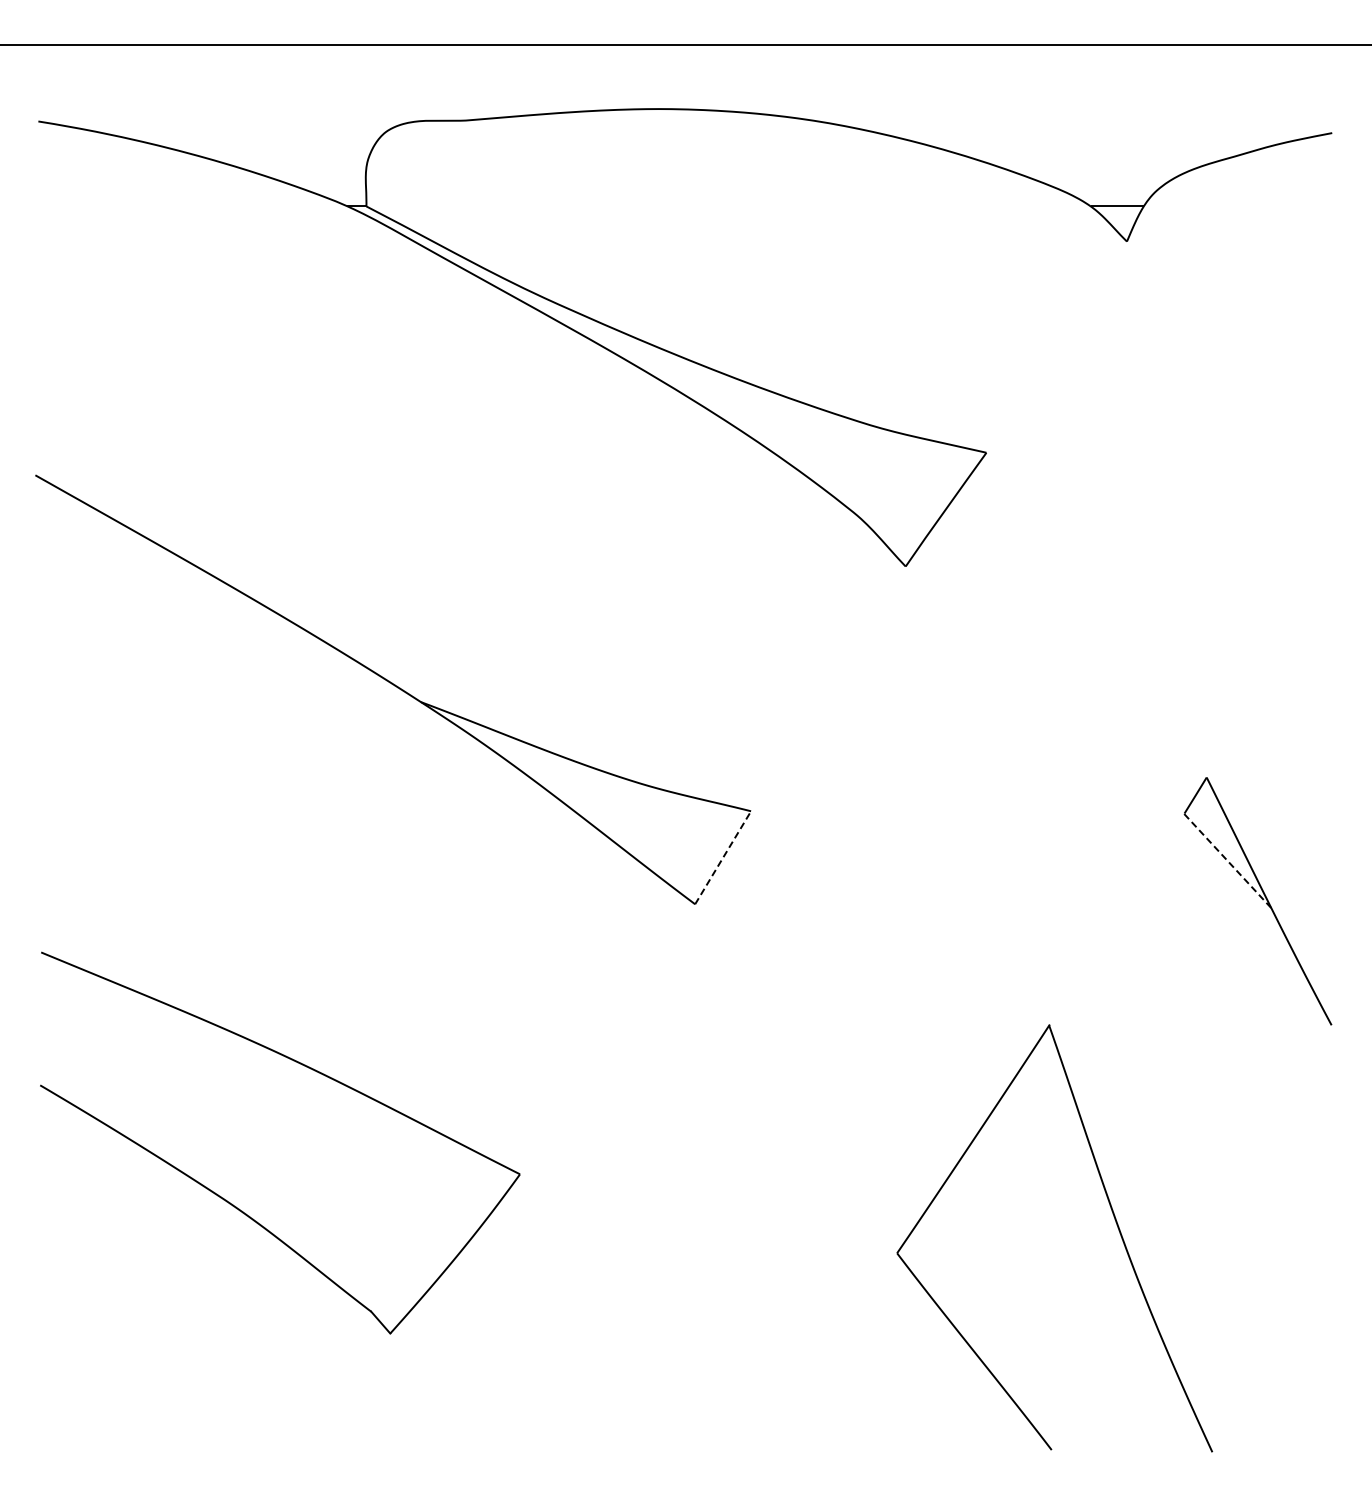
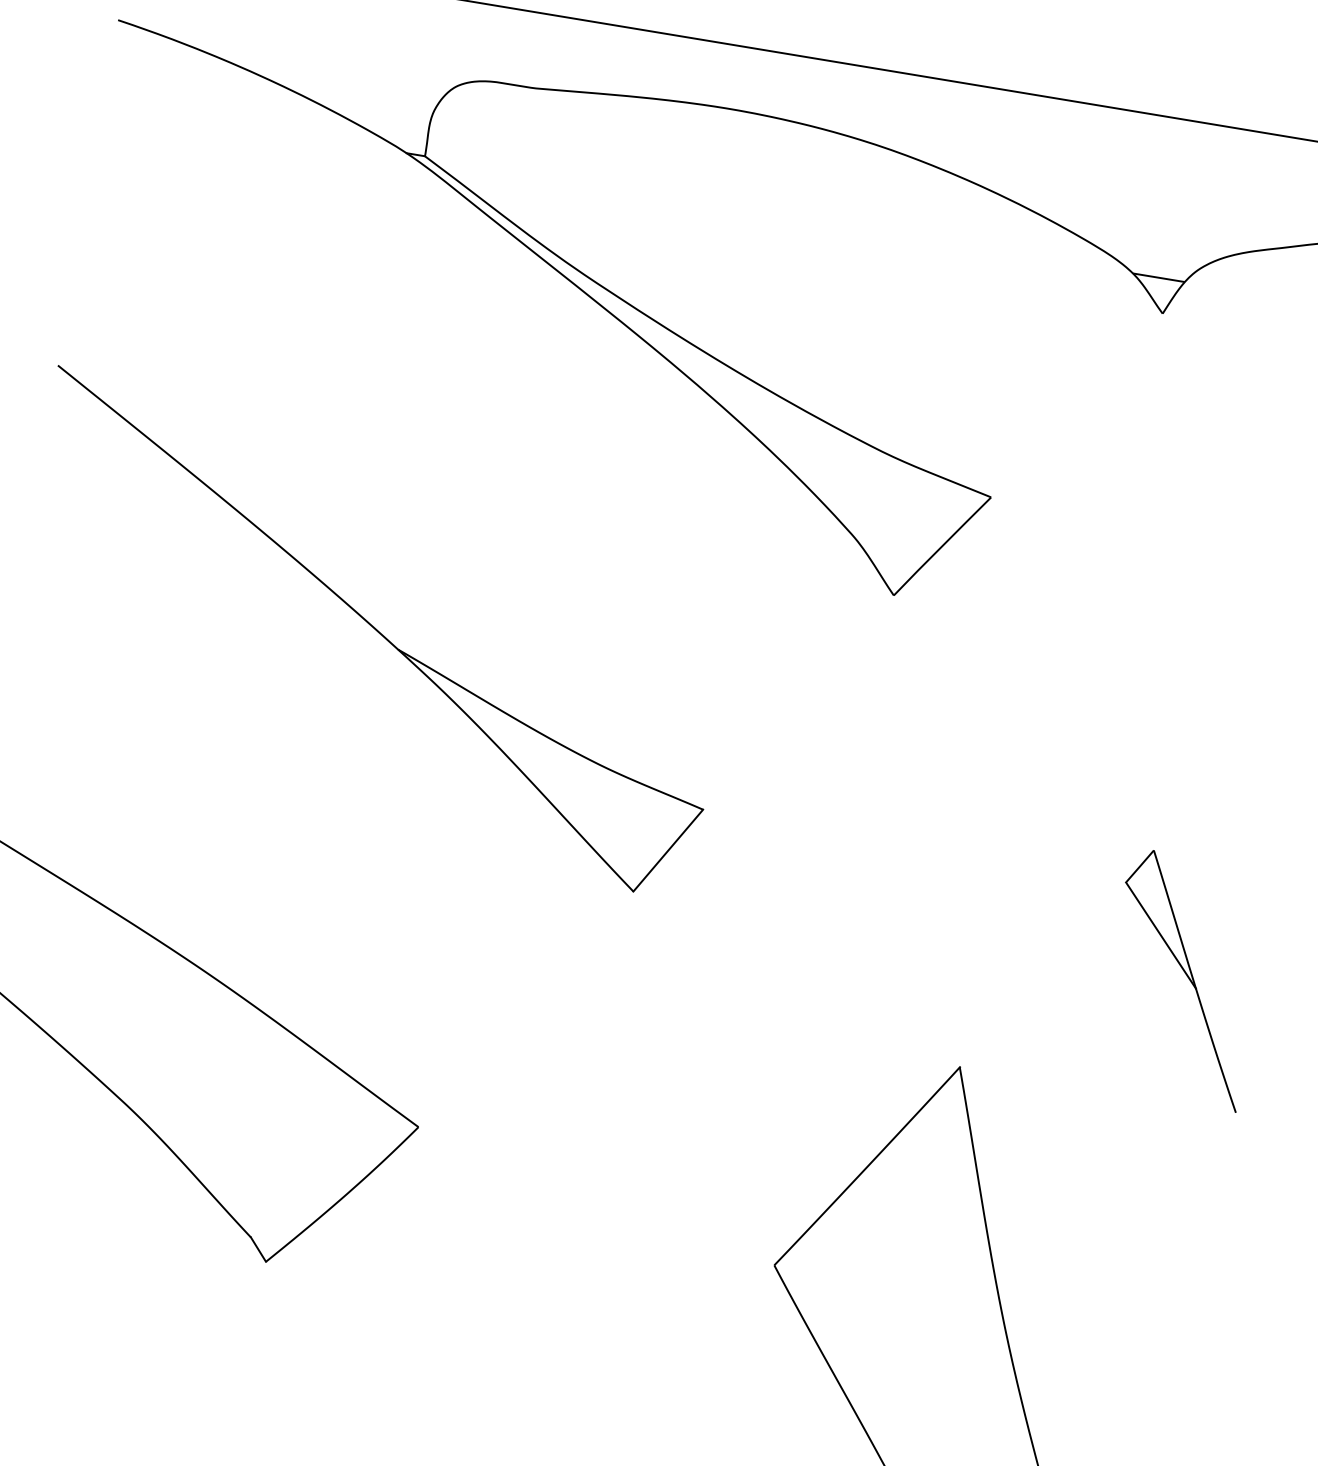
line: (723, 857) -> (668, 850), dashed -> solid
line: (1228, 861) -> (1161, 936), dashed -> solid

